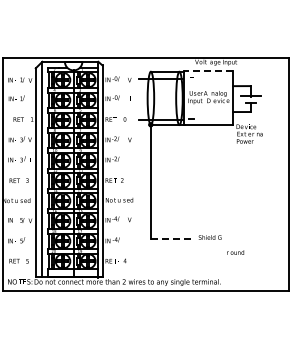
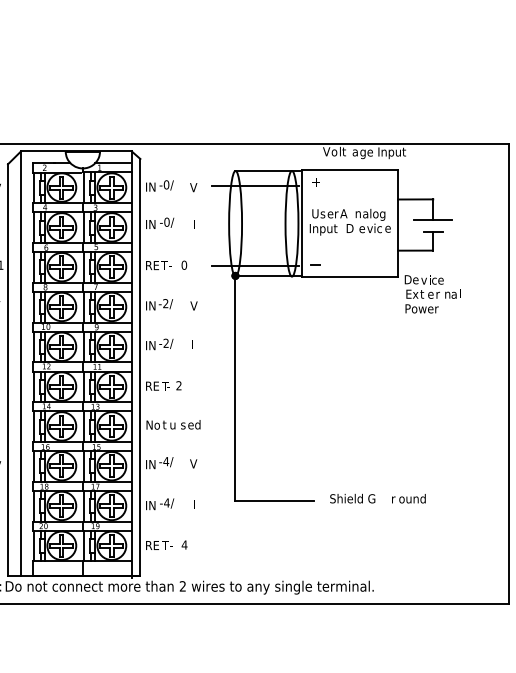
line: (208, 71) -> (349, 170), dashed -> solid
line: (171, 238) -> (276, 500), dashed -> solid
text: (235, 252) -> (408, 498), moved

